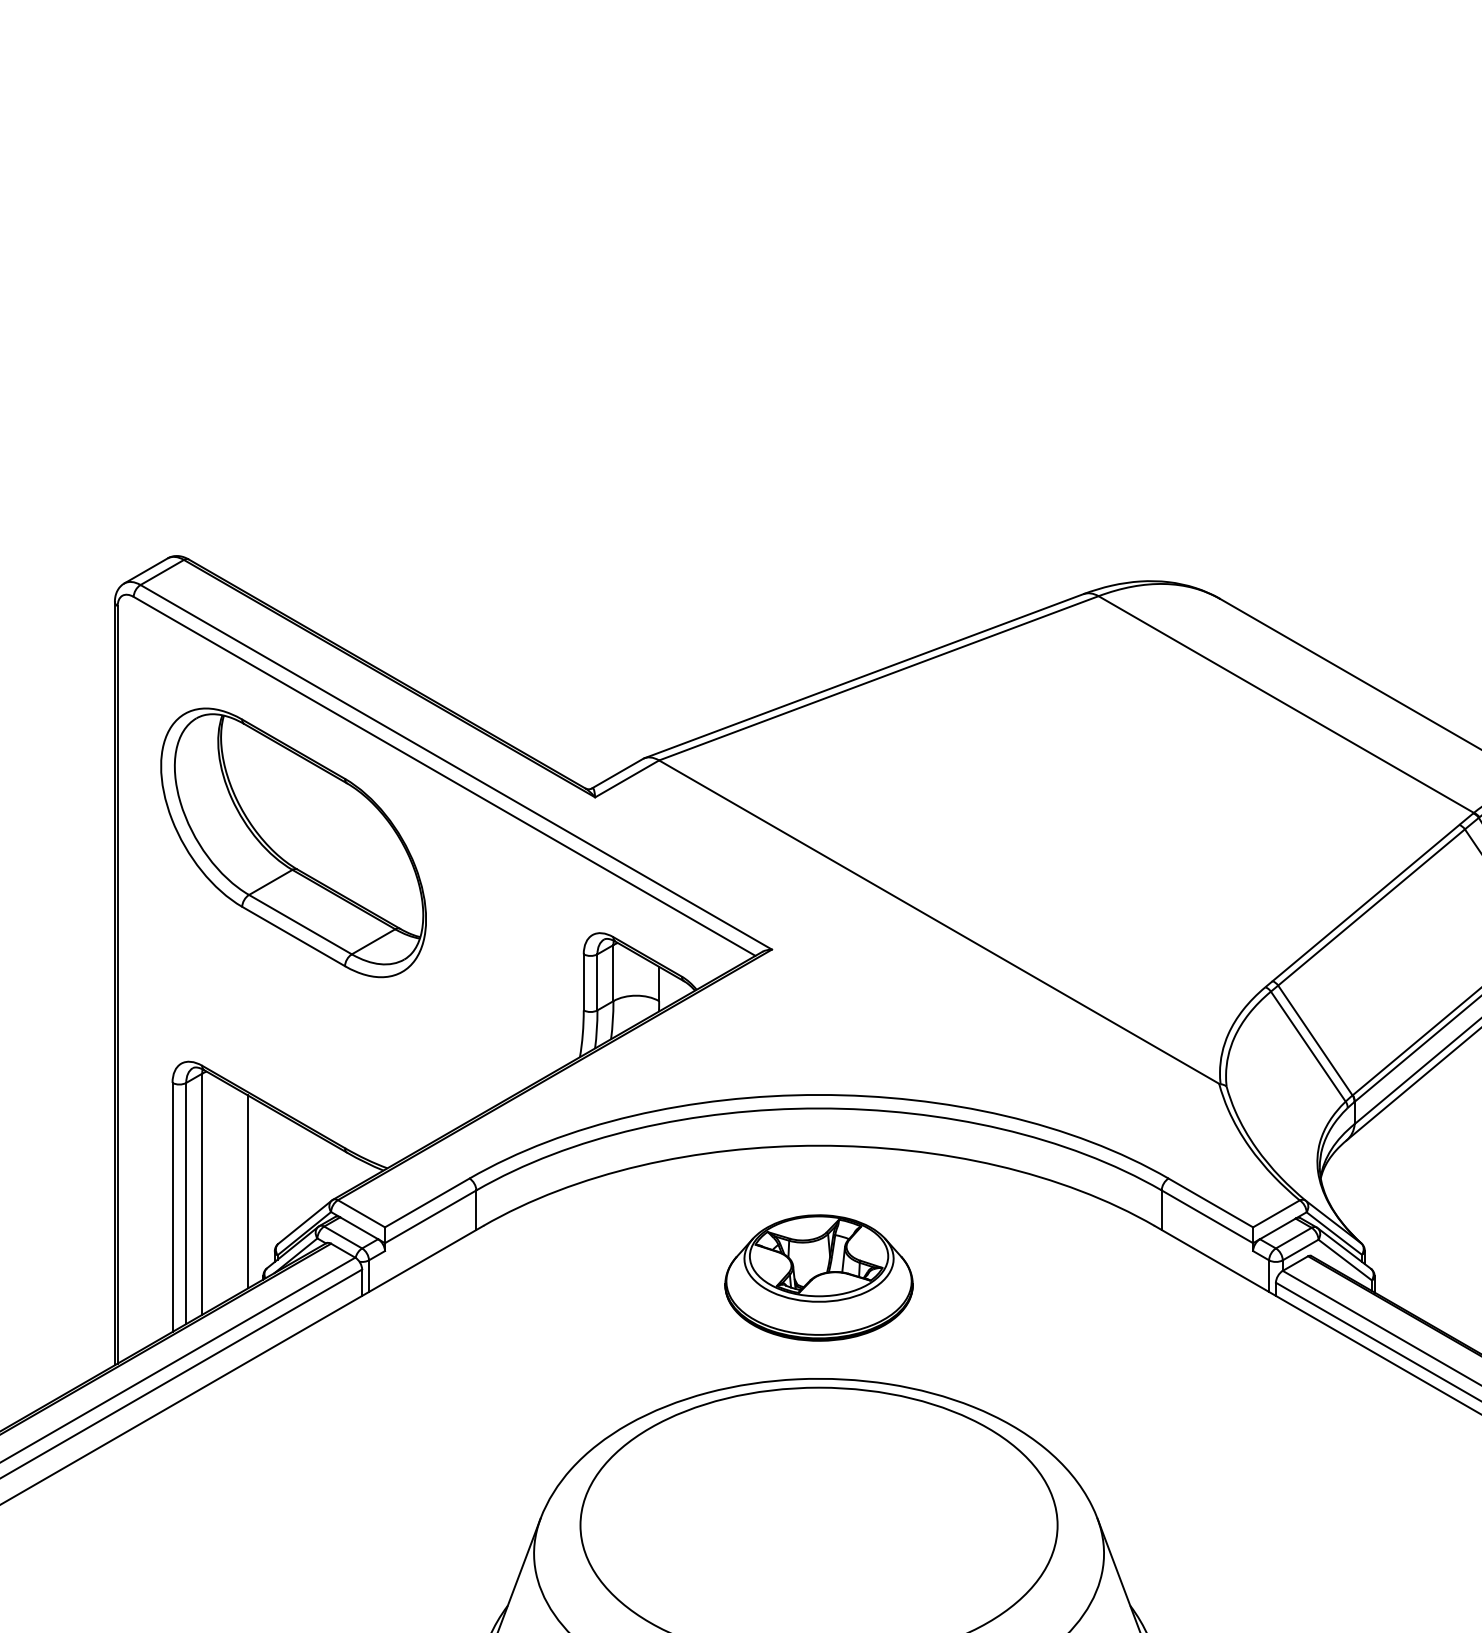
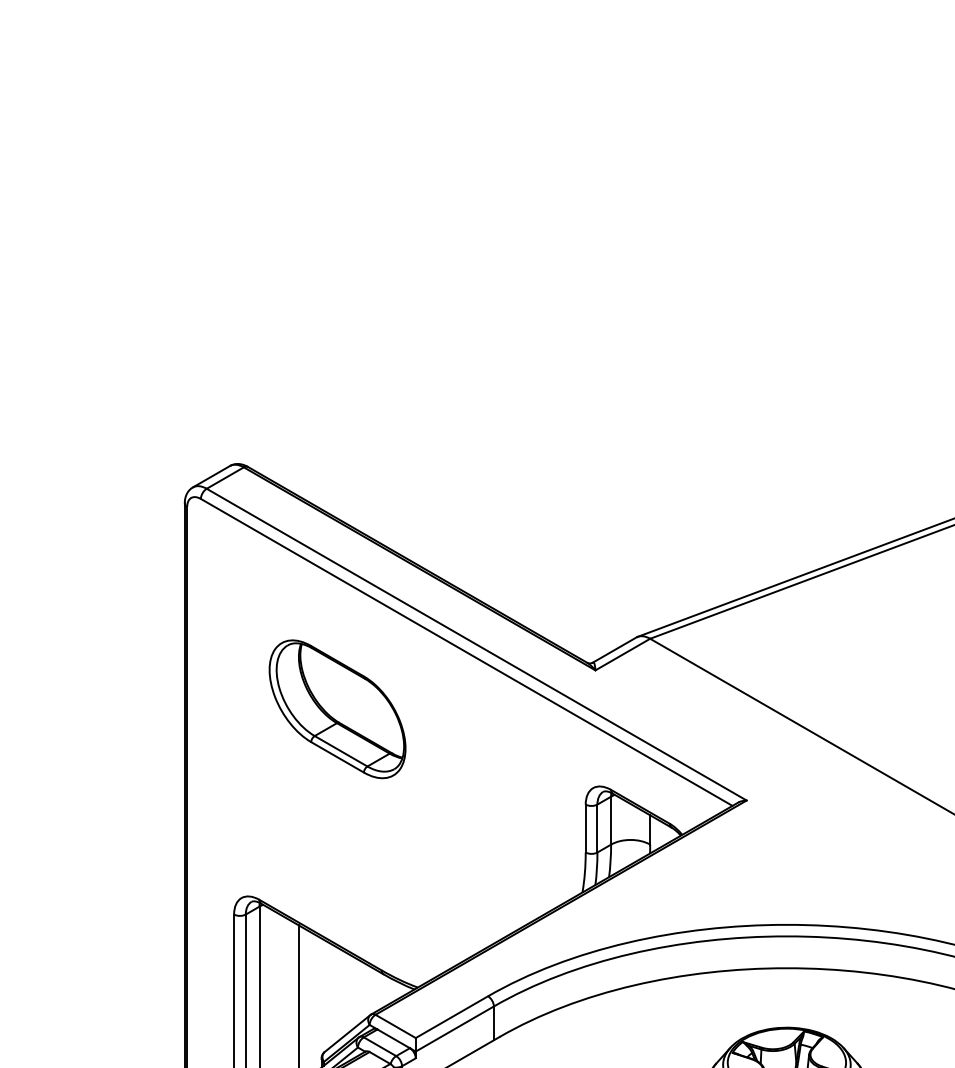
part: (293, 842) -> (337, 708), size x0.6

